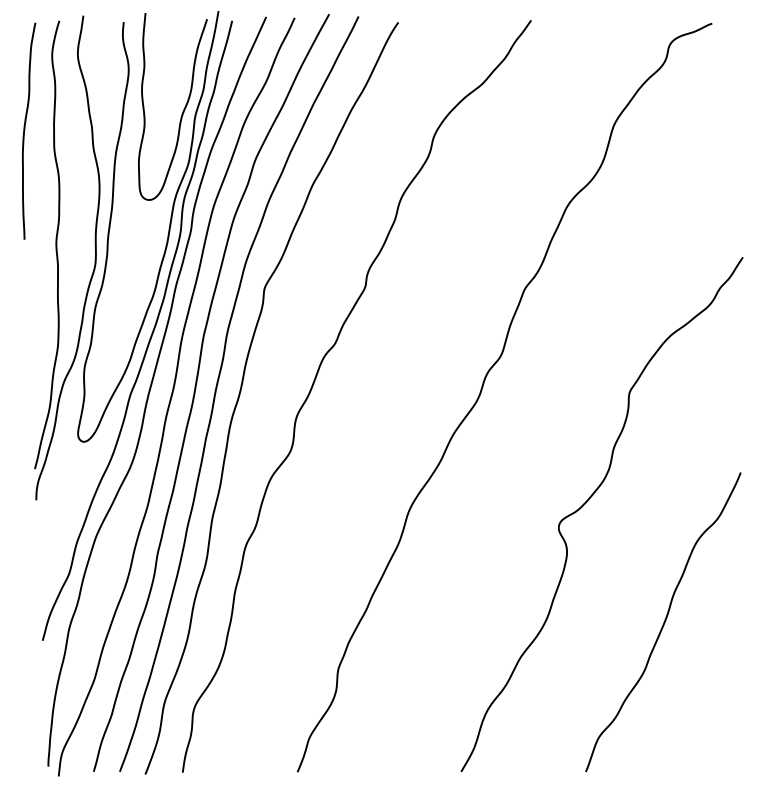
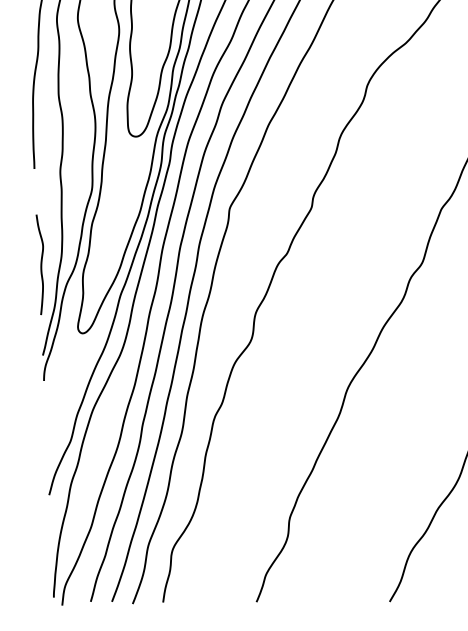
curve: (32, 357) -> (40, 264), added

